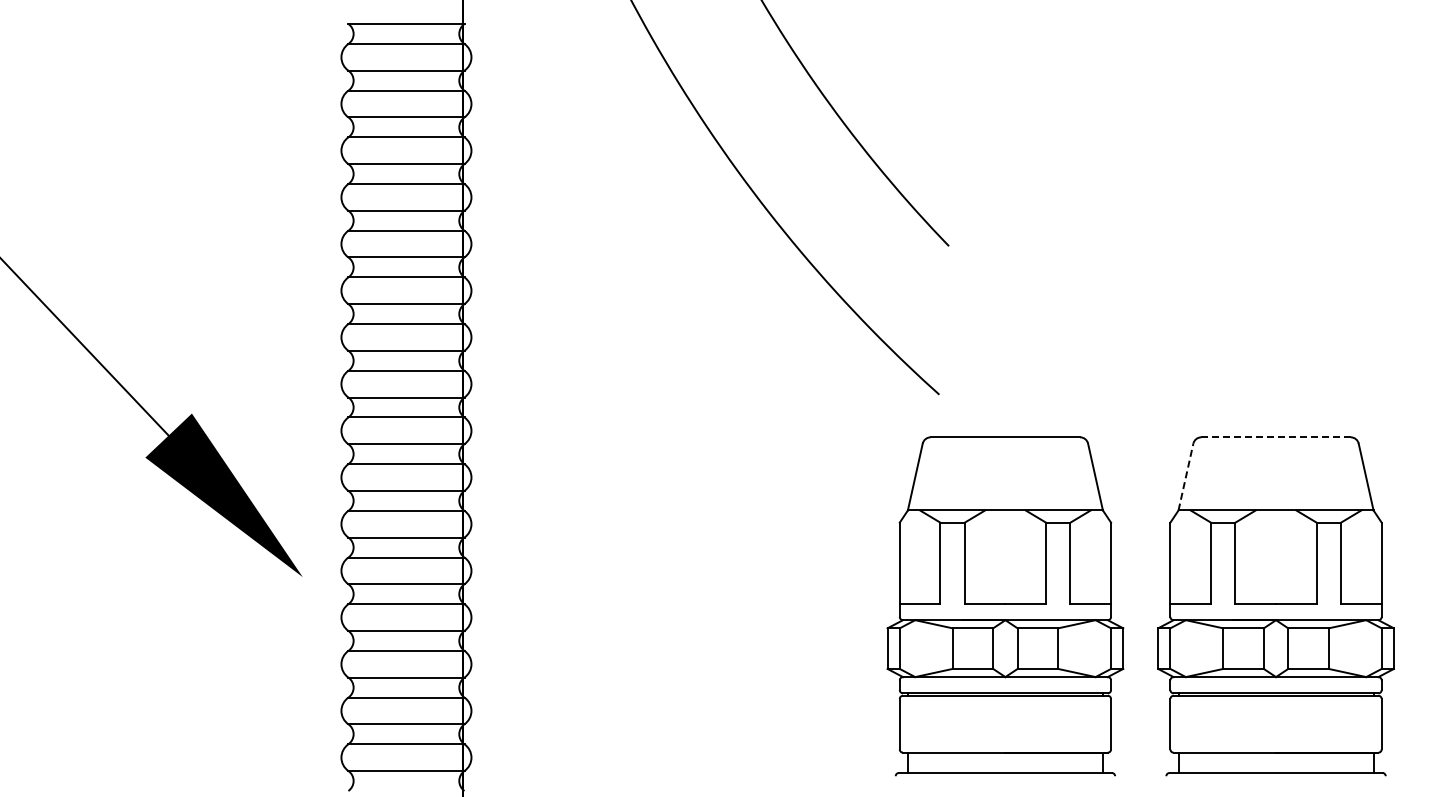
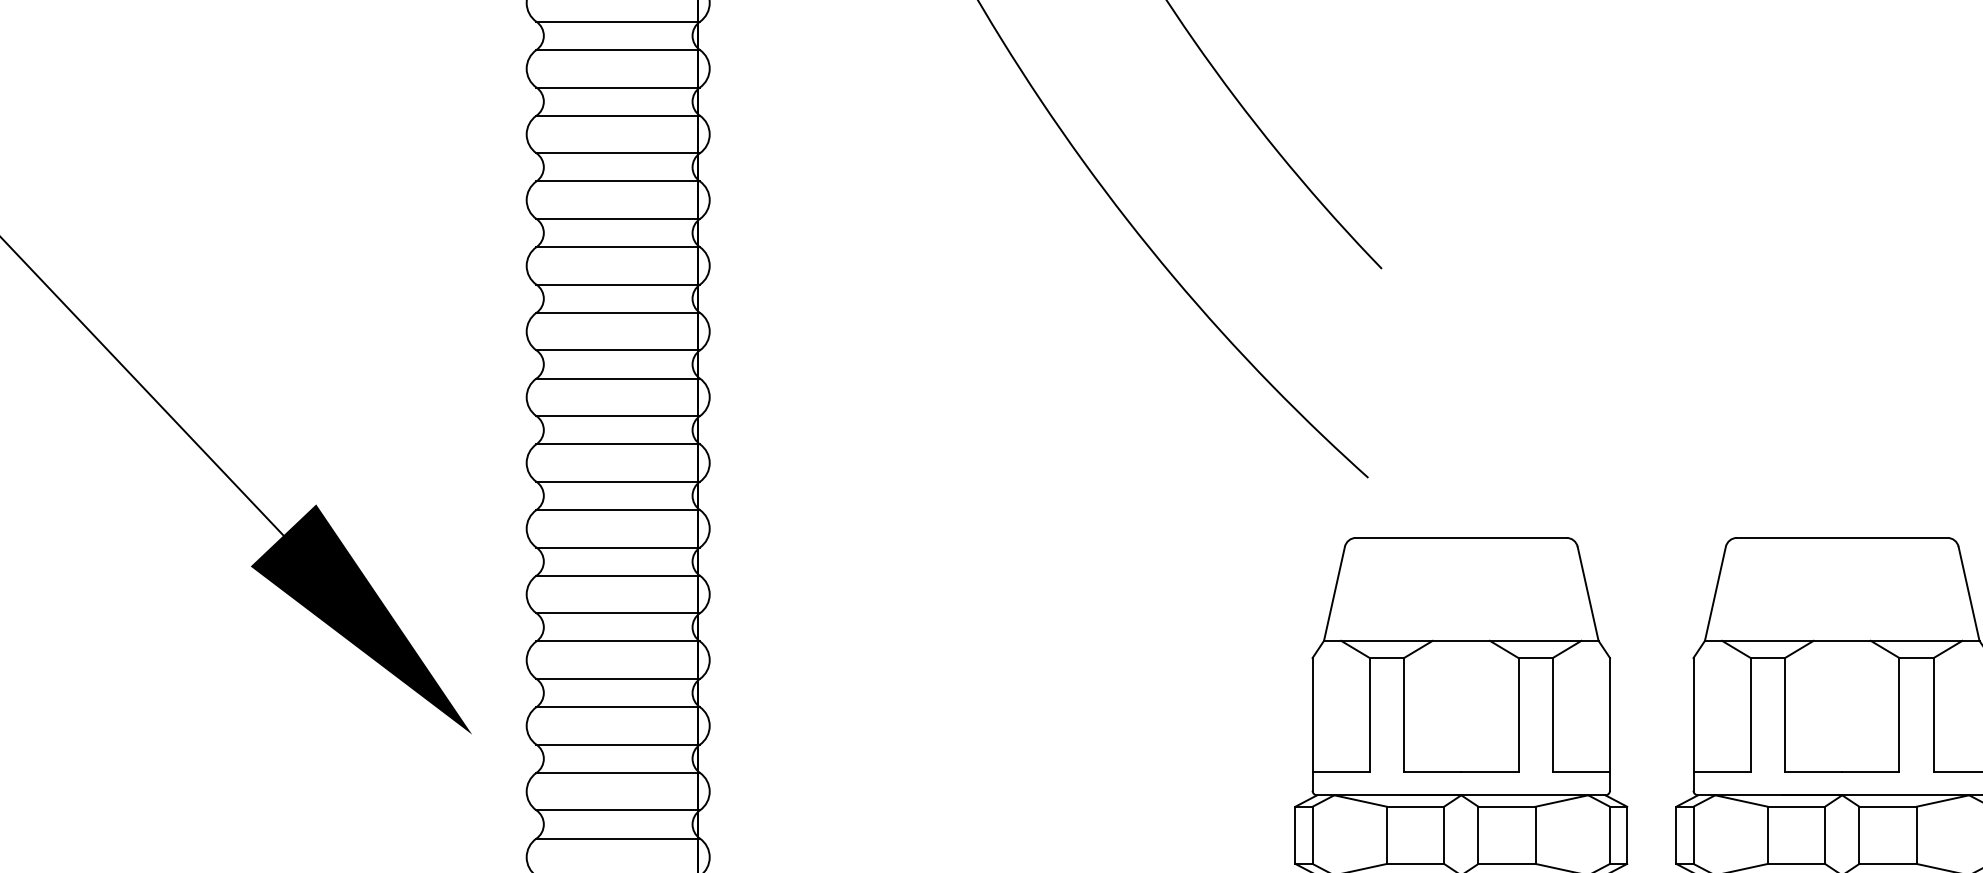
line: (1276, 437) -> (1842, 538), dashed -> solid
line: (1186, 476) -> (1716, 593), dashed -> solid

